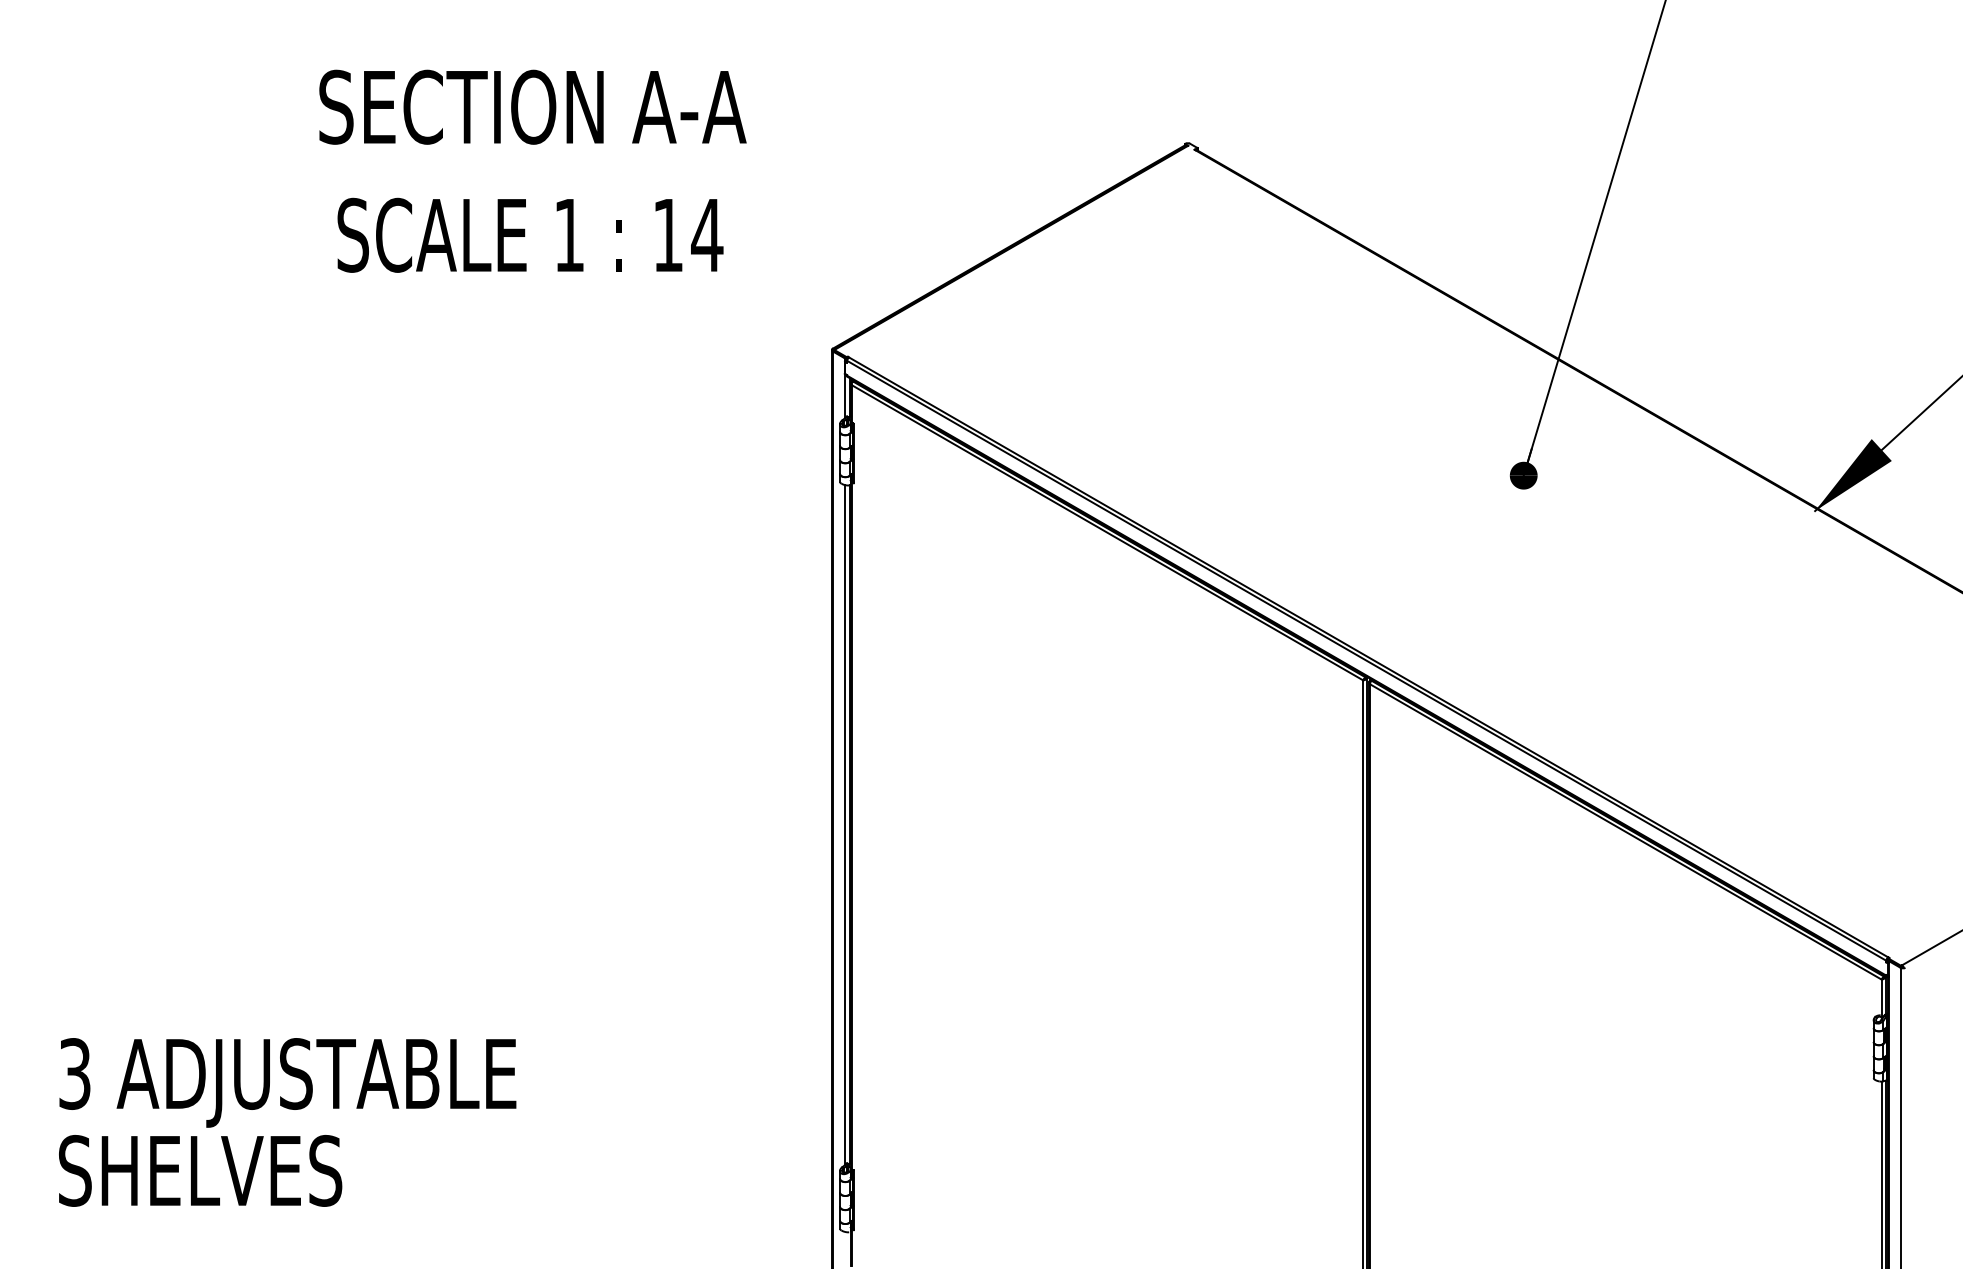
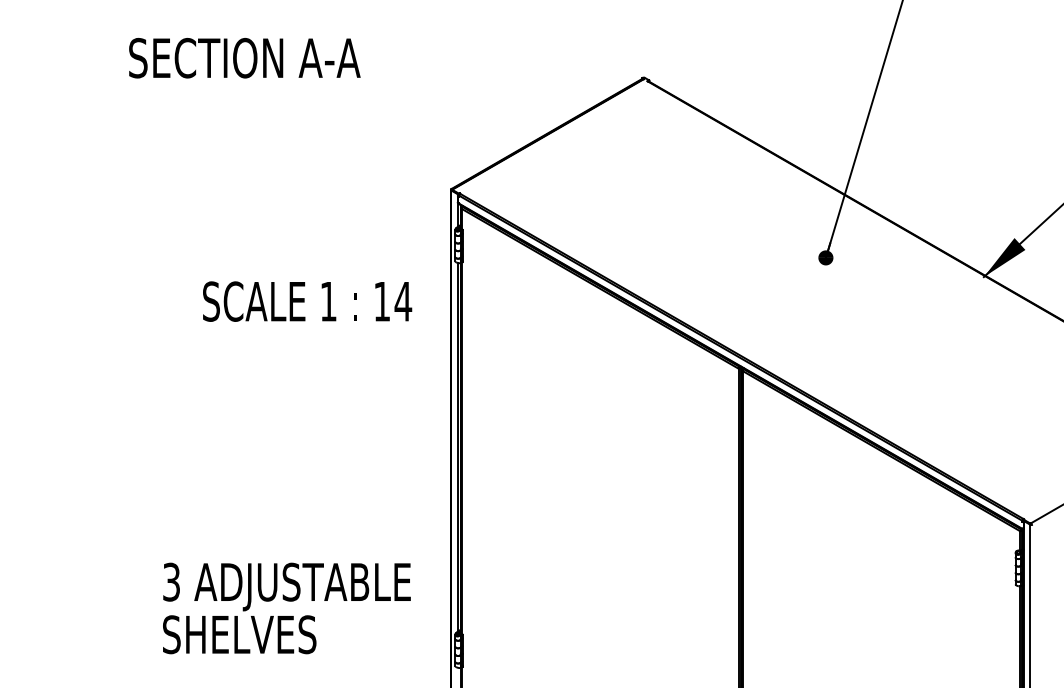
text: (532, 107) -> (244, 58), moved
text: (530, 235) -> (307, 301), moved
text: (286, 1122) -> (286, 608), moved

